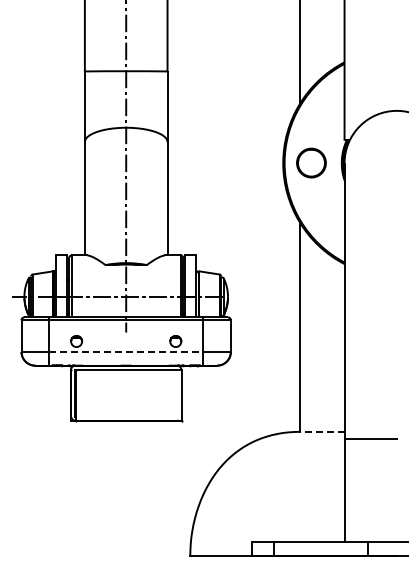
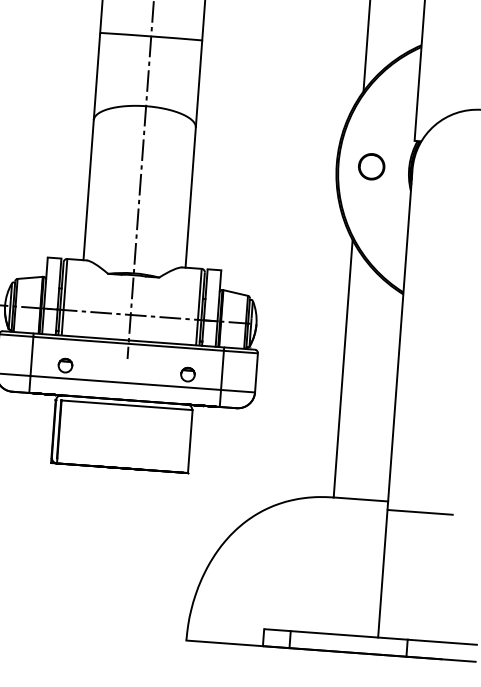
circle: (311, 163) -> (371, 167), size x0.71
line: (126, 351) -> (126, 382), dashed -> solid
line: (322, 431) -> (360, 499), dashed -> solid

